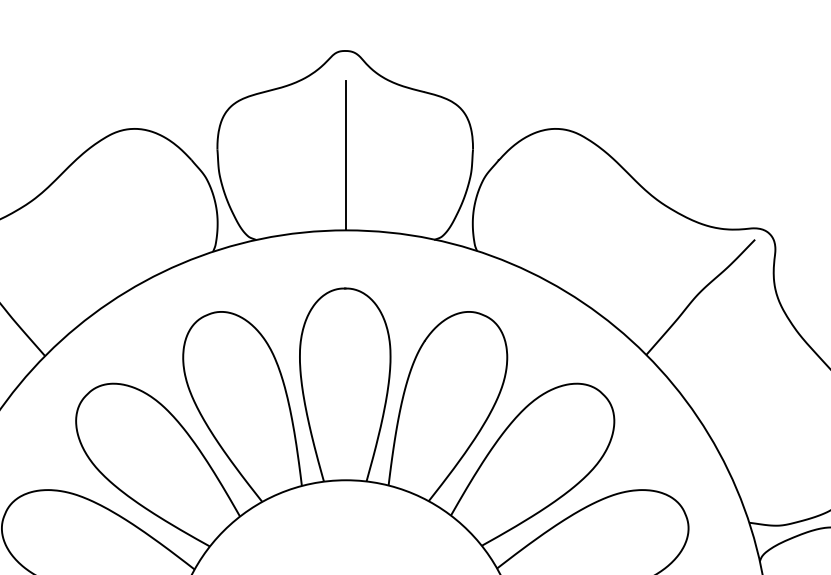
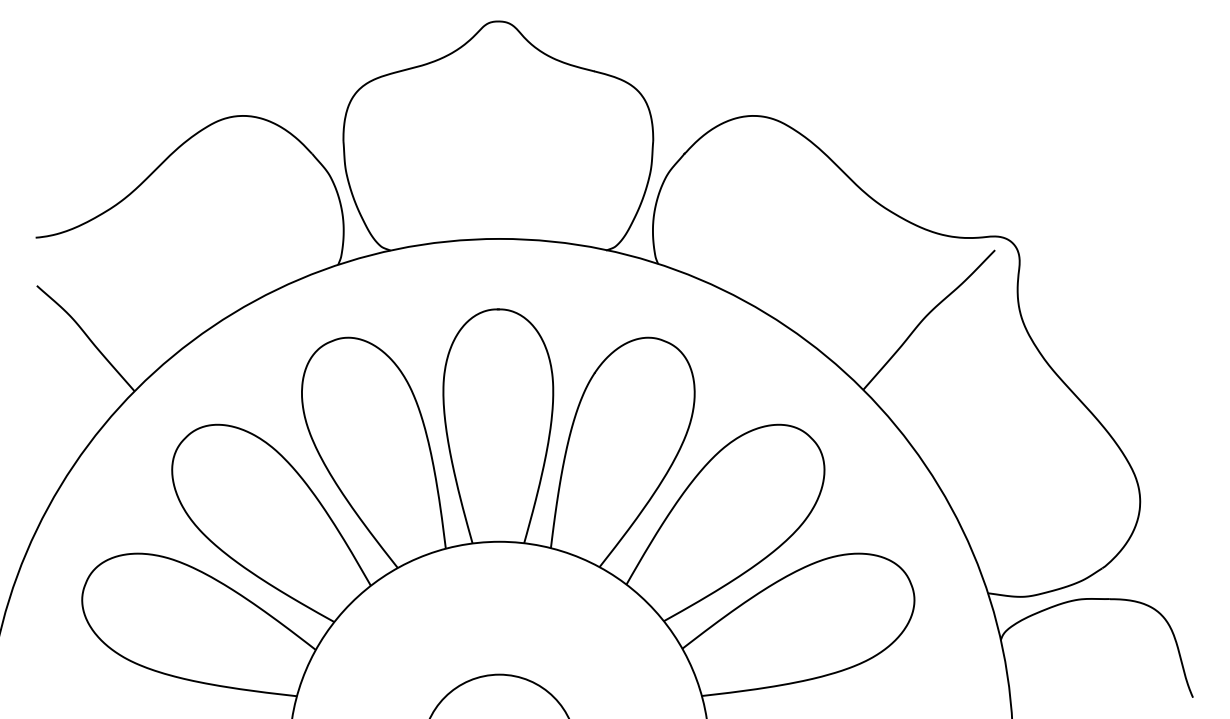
line: (346, 155) -> (499, 148), removed

